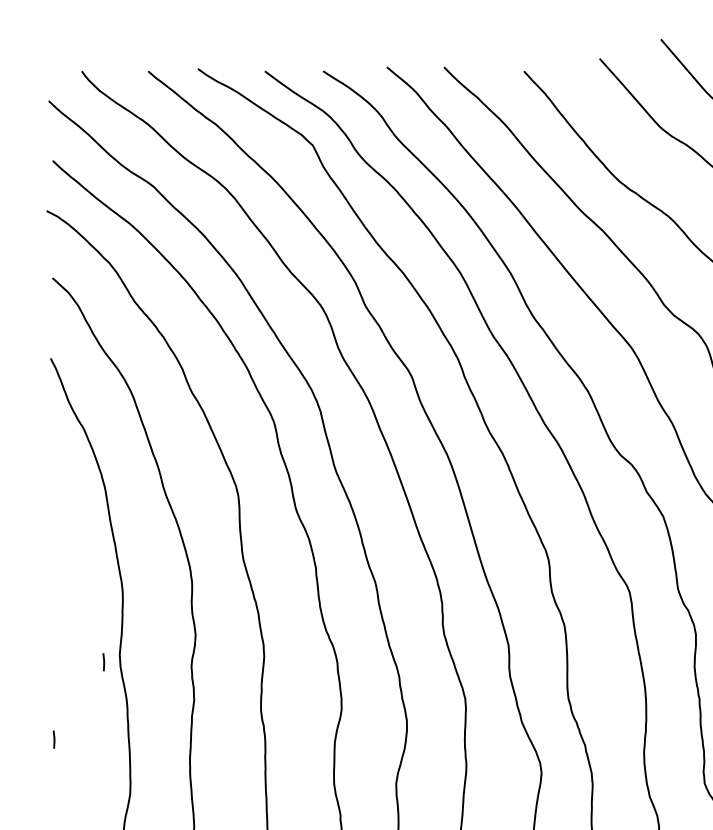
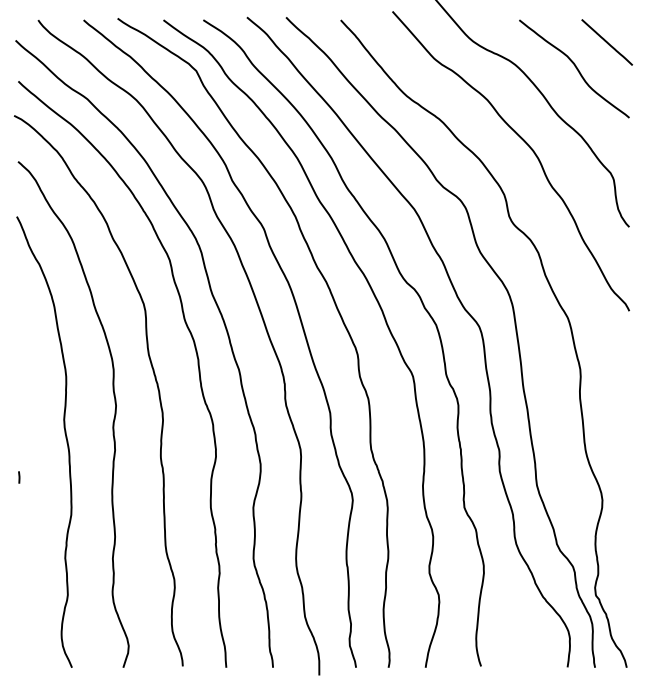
line: (104, 662) -> (53, 424), removed

